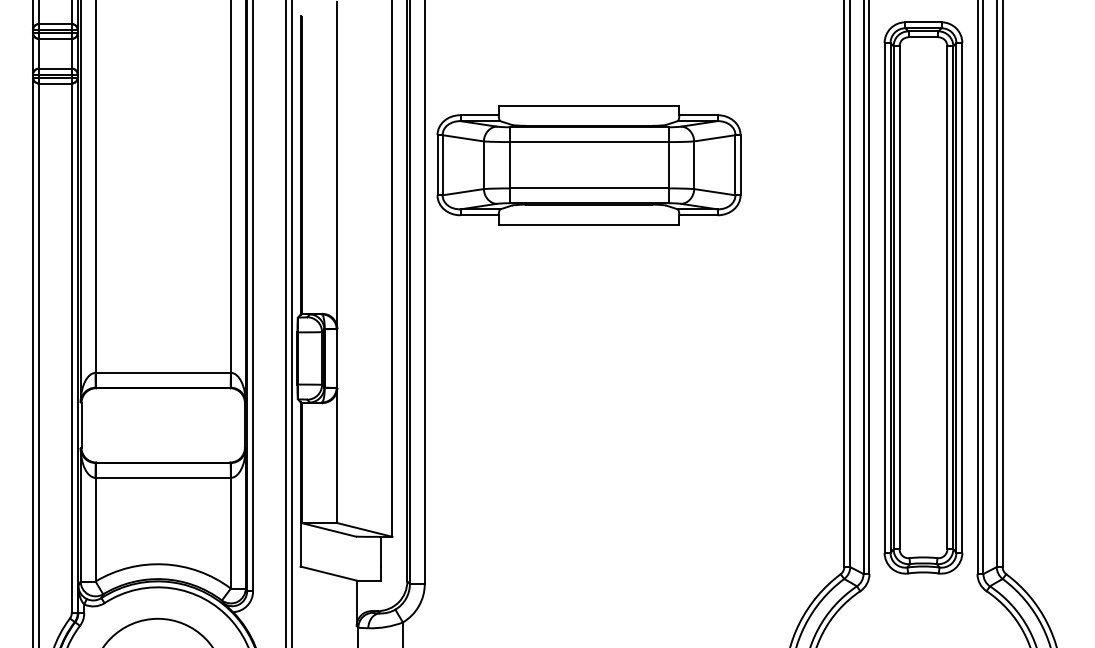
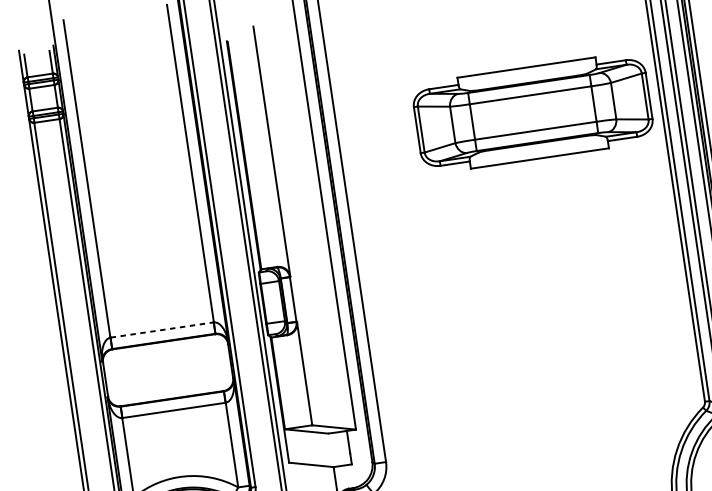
part: (588, 165) -> (532, 113), moved
line: (163, 372) -> (162, 329), solid -> dashed

